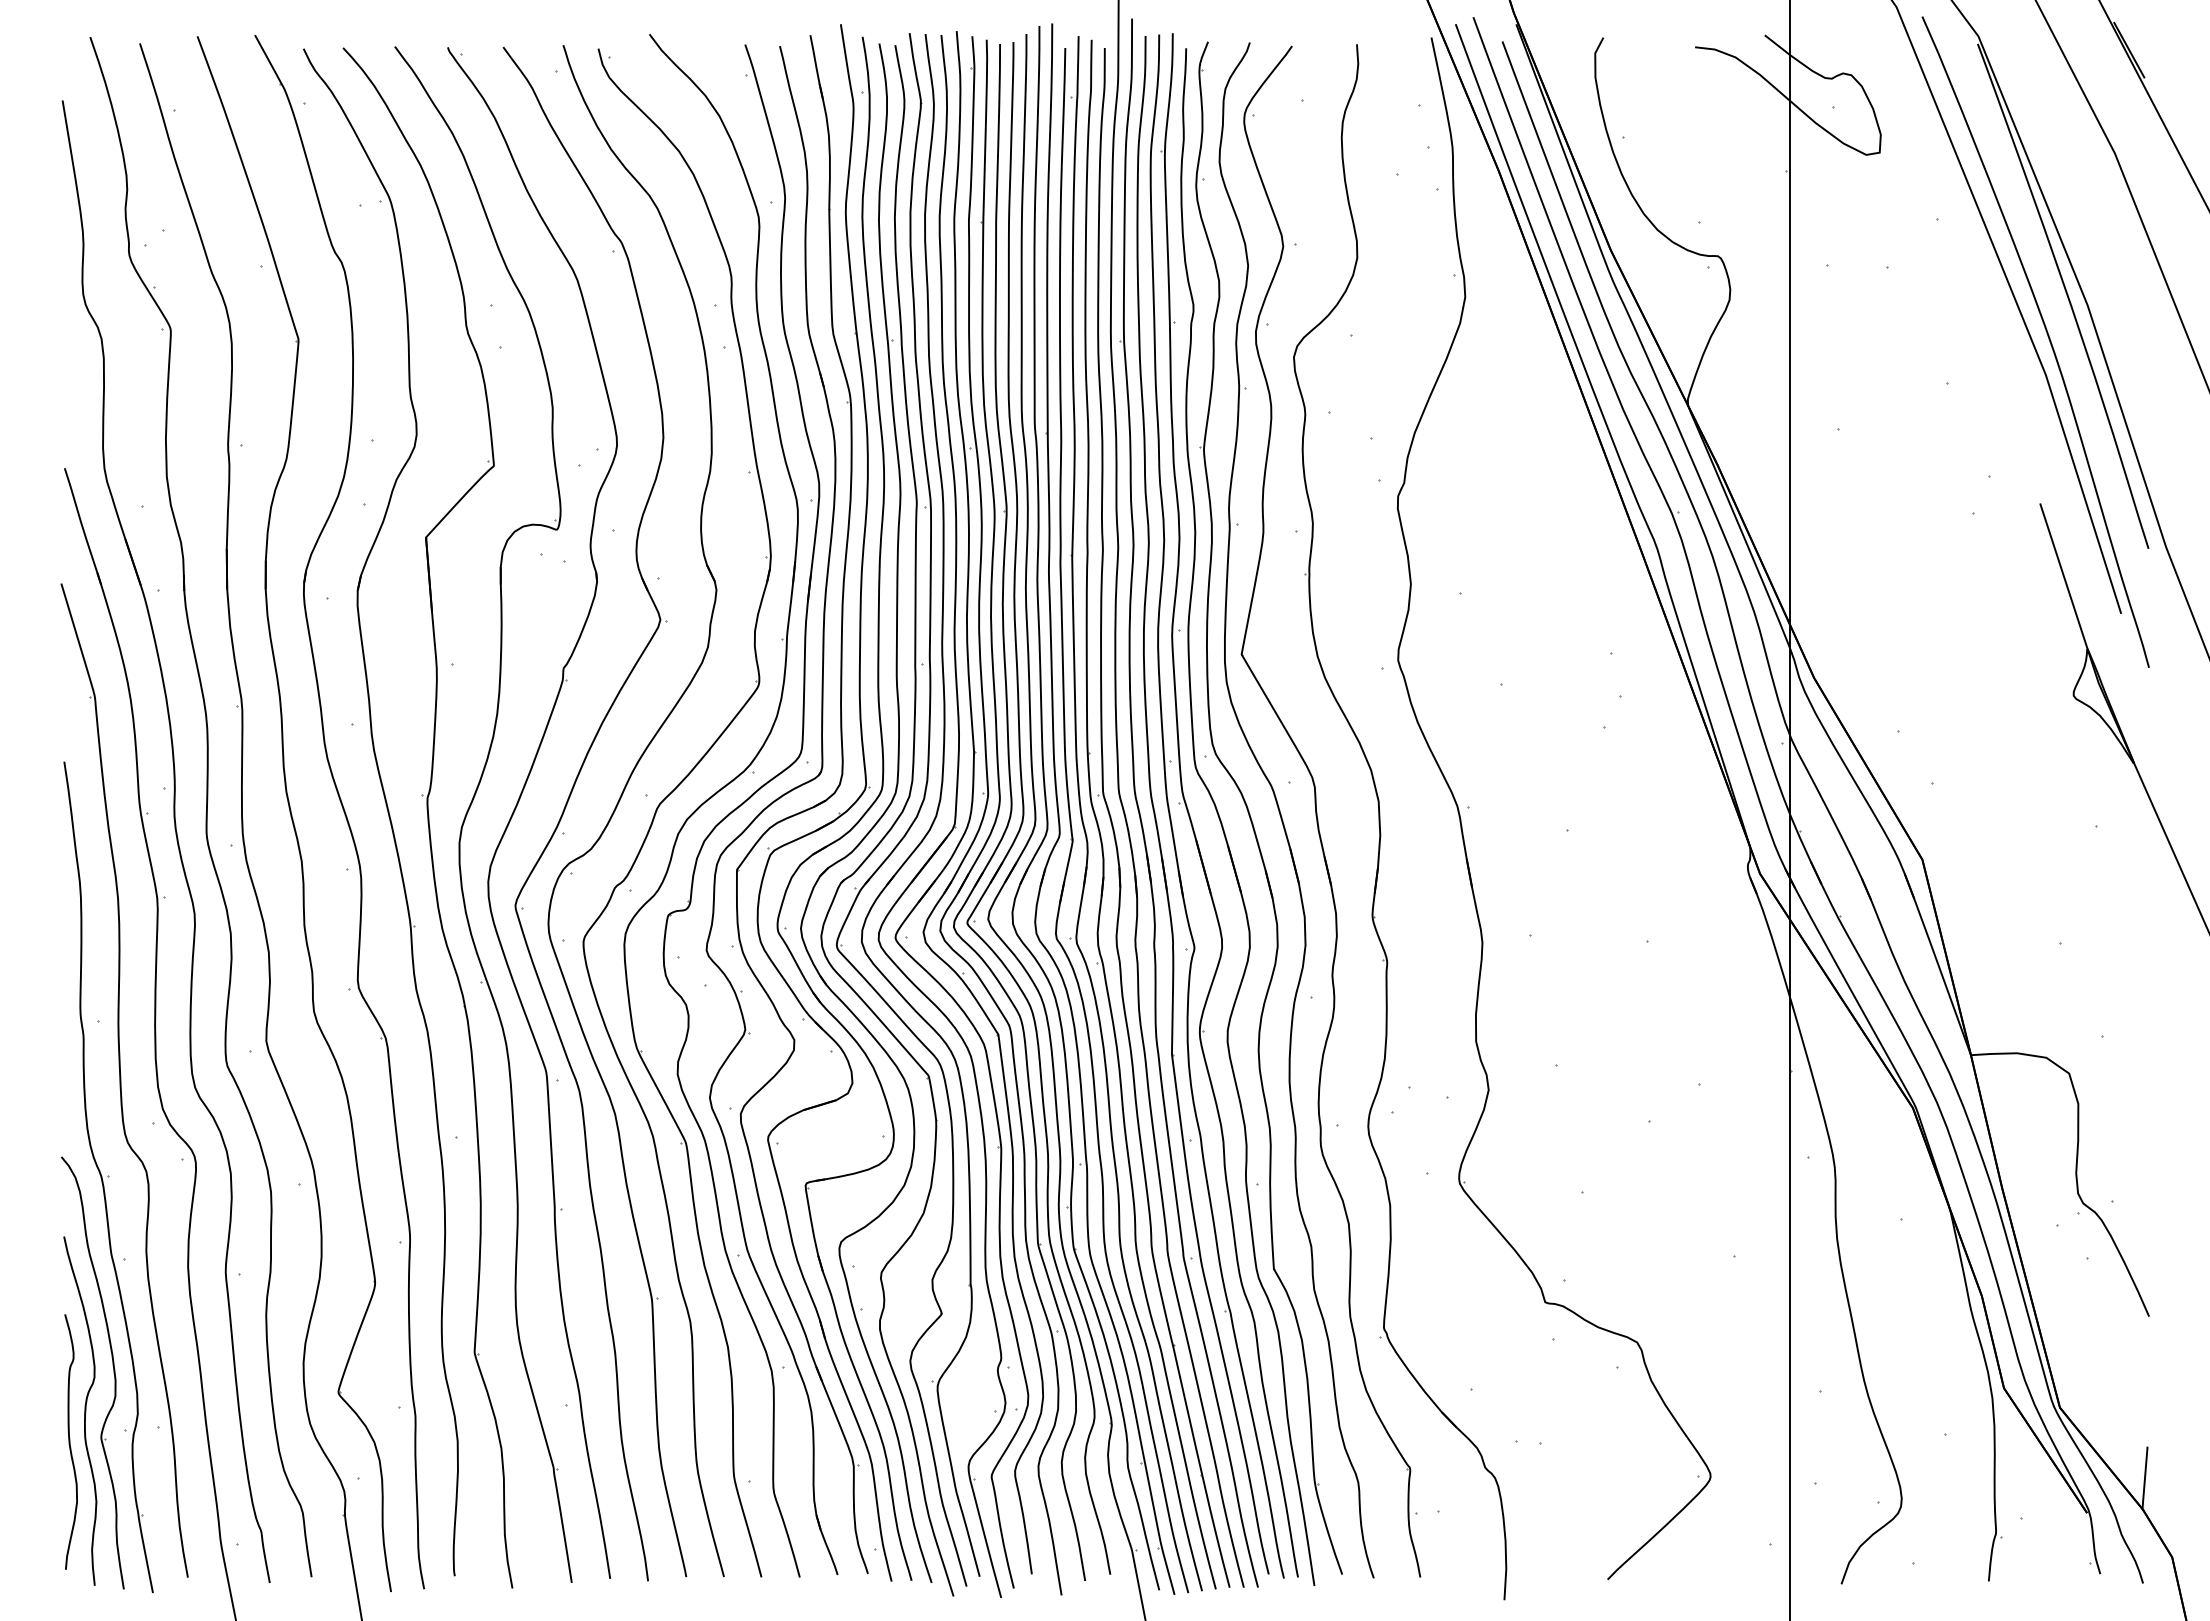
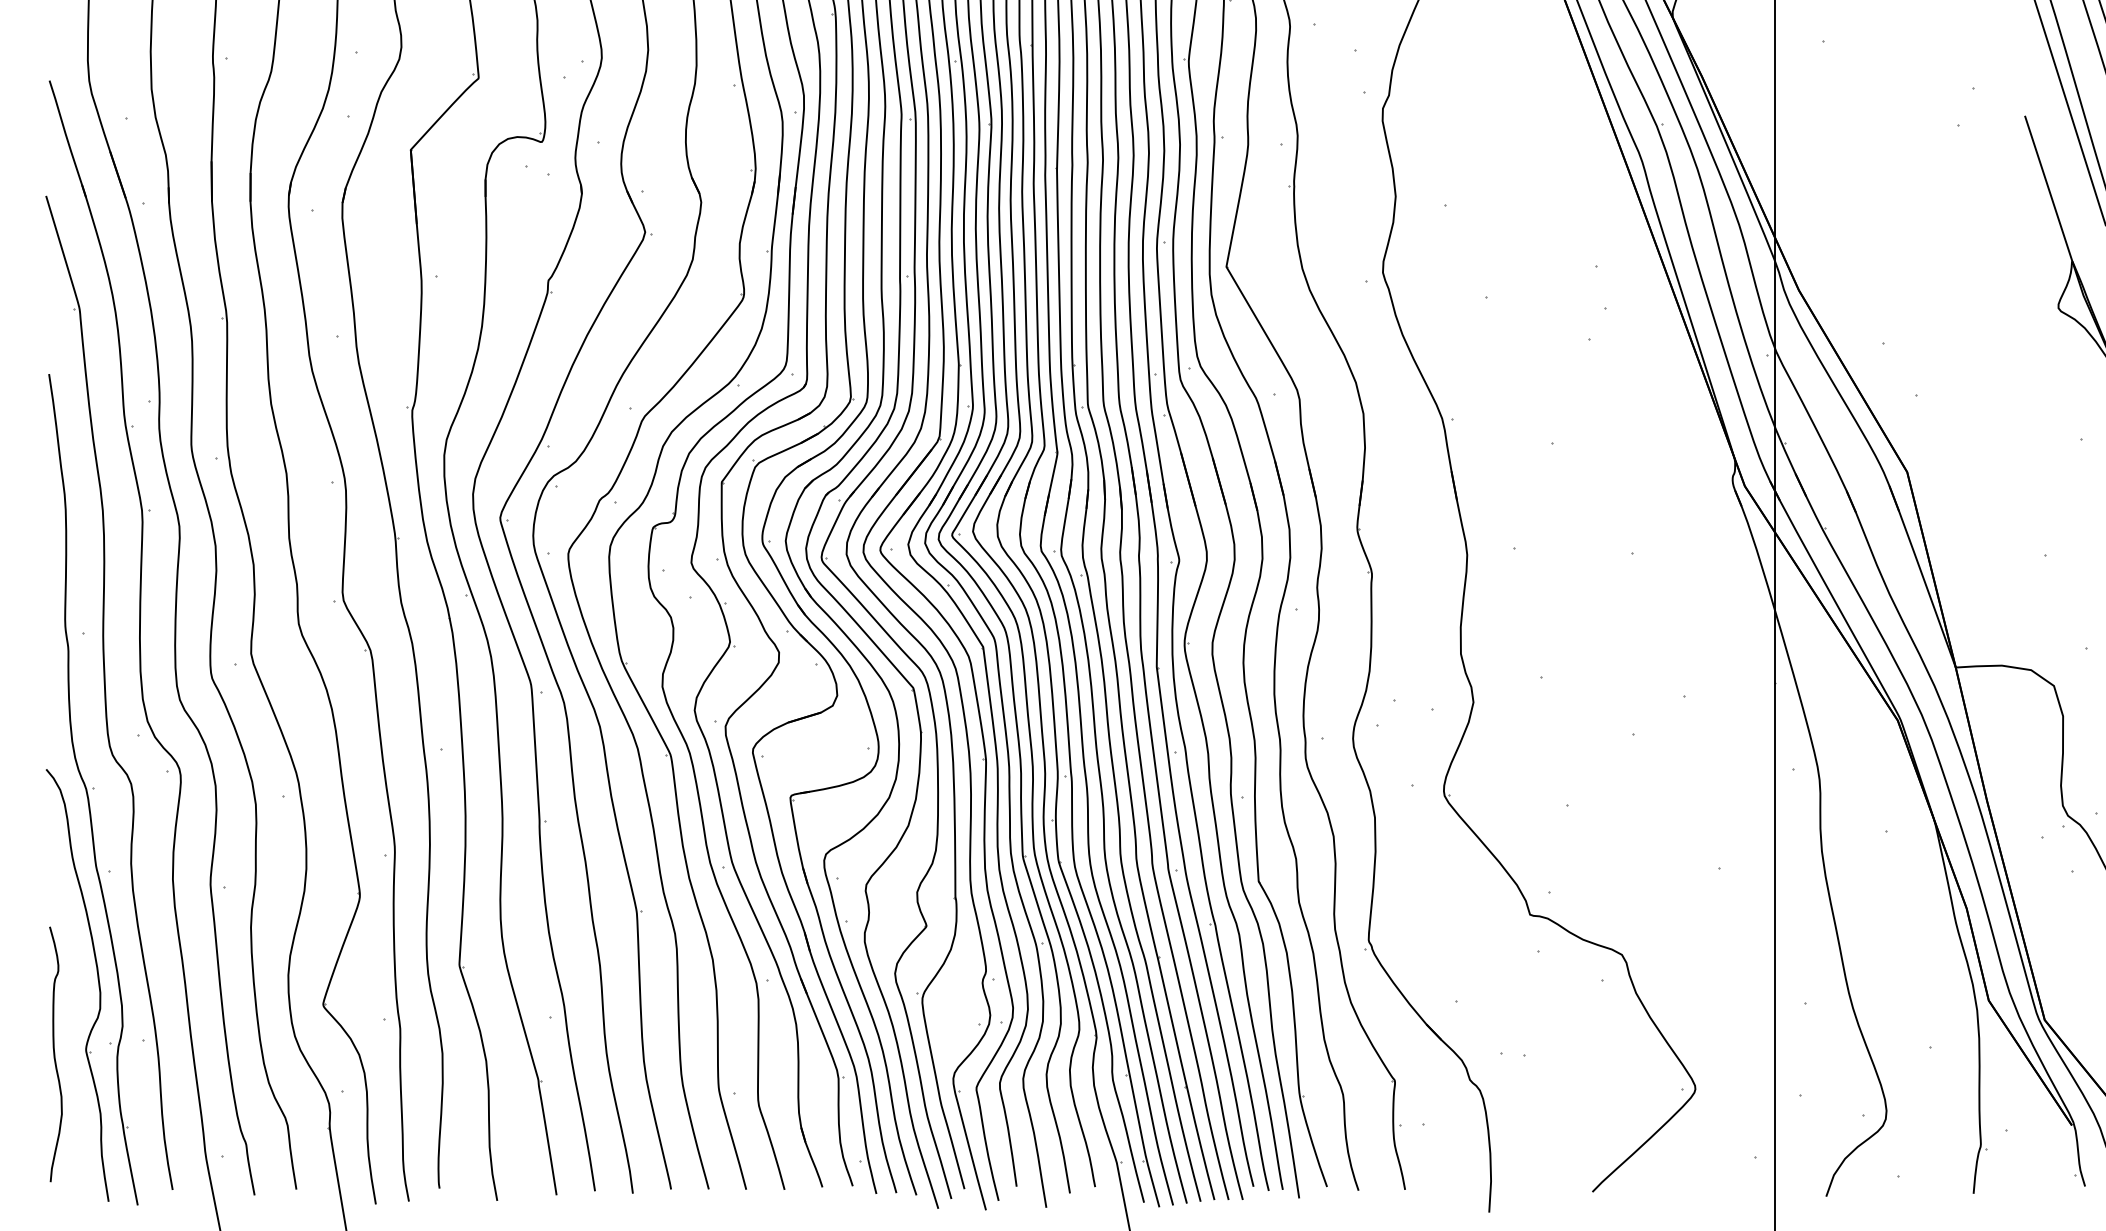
curve: (84, 1410) -> (69, 1022), removed

